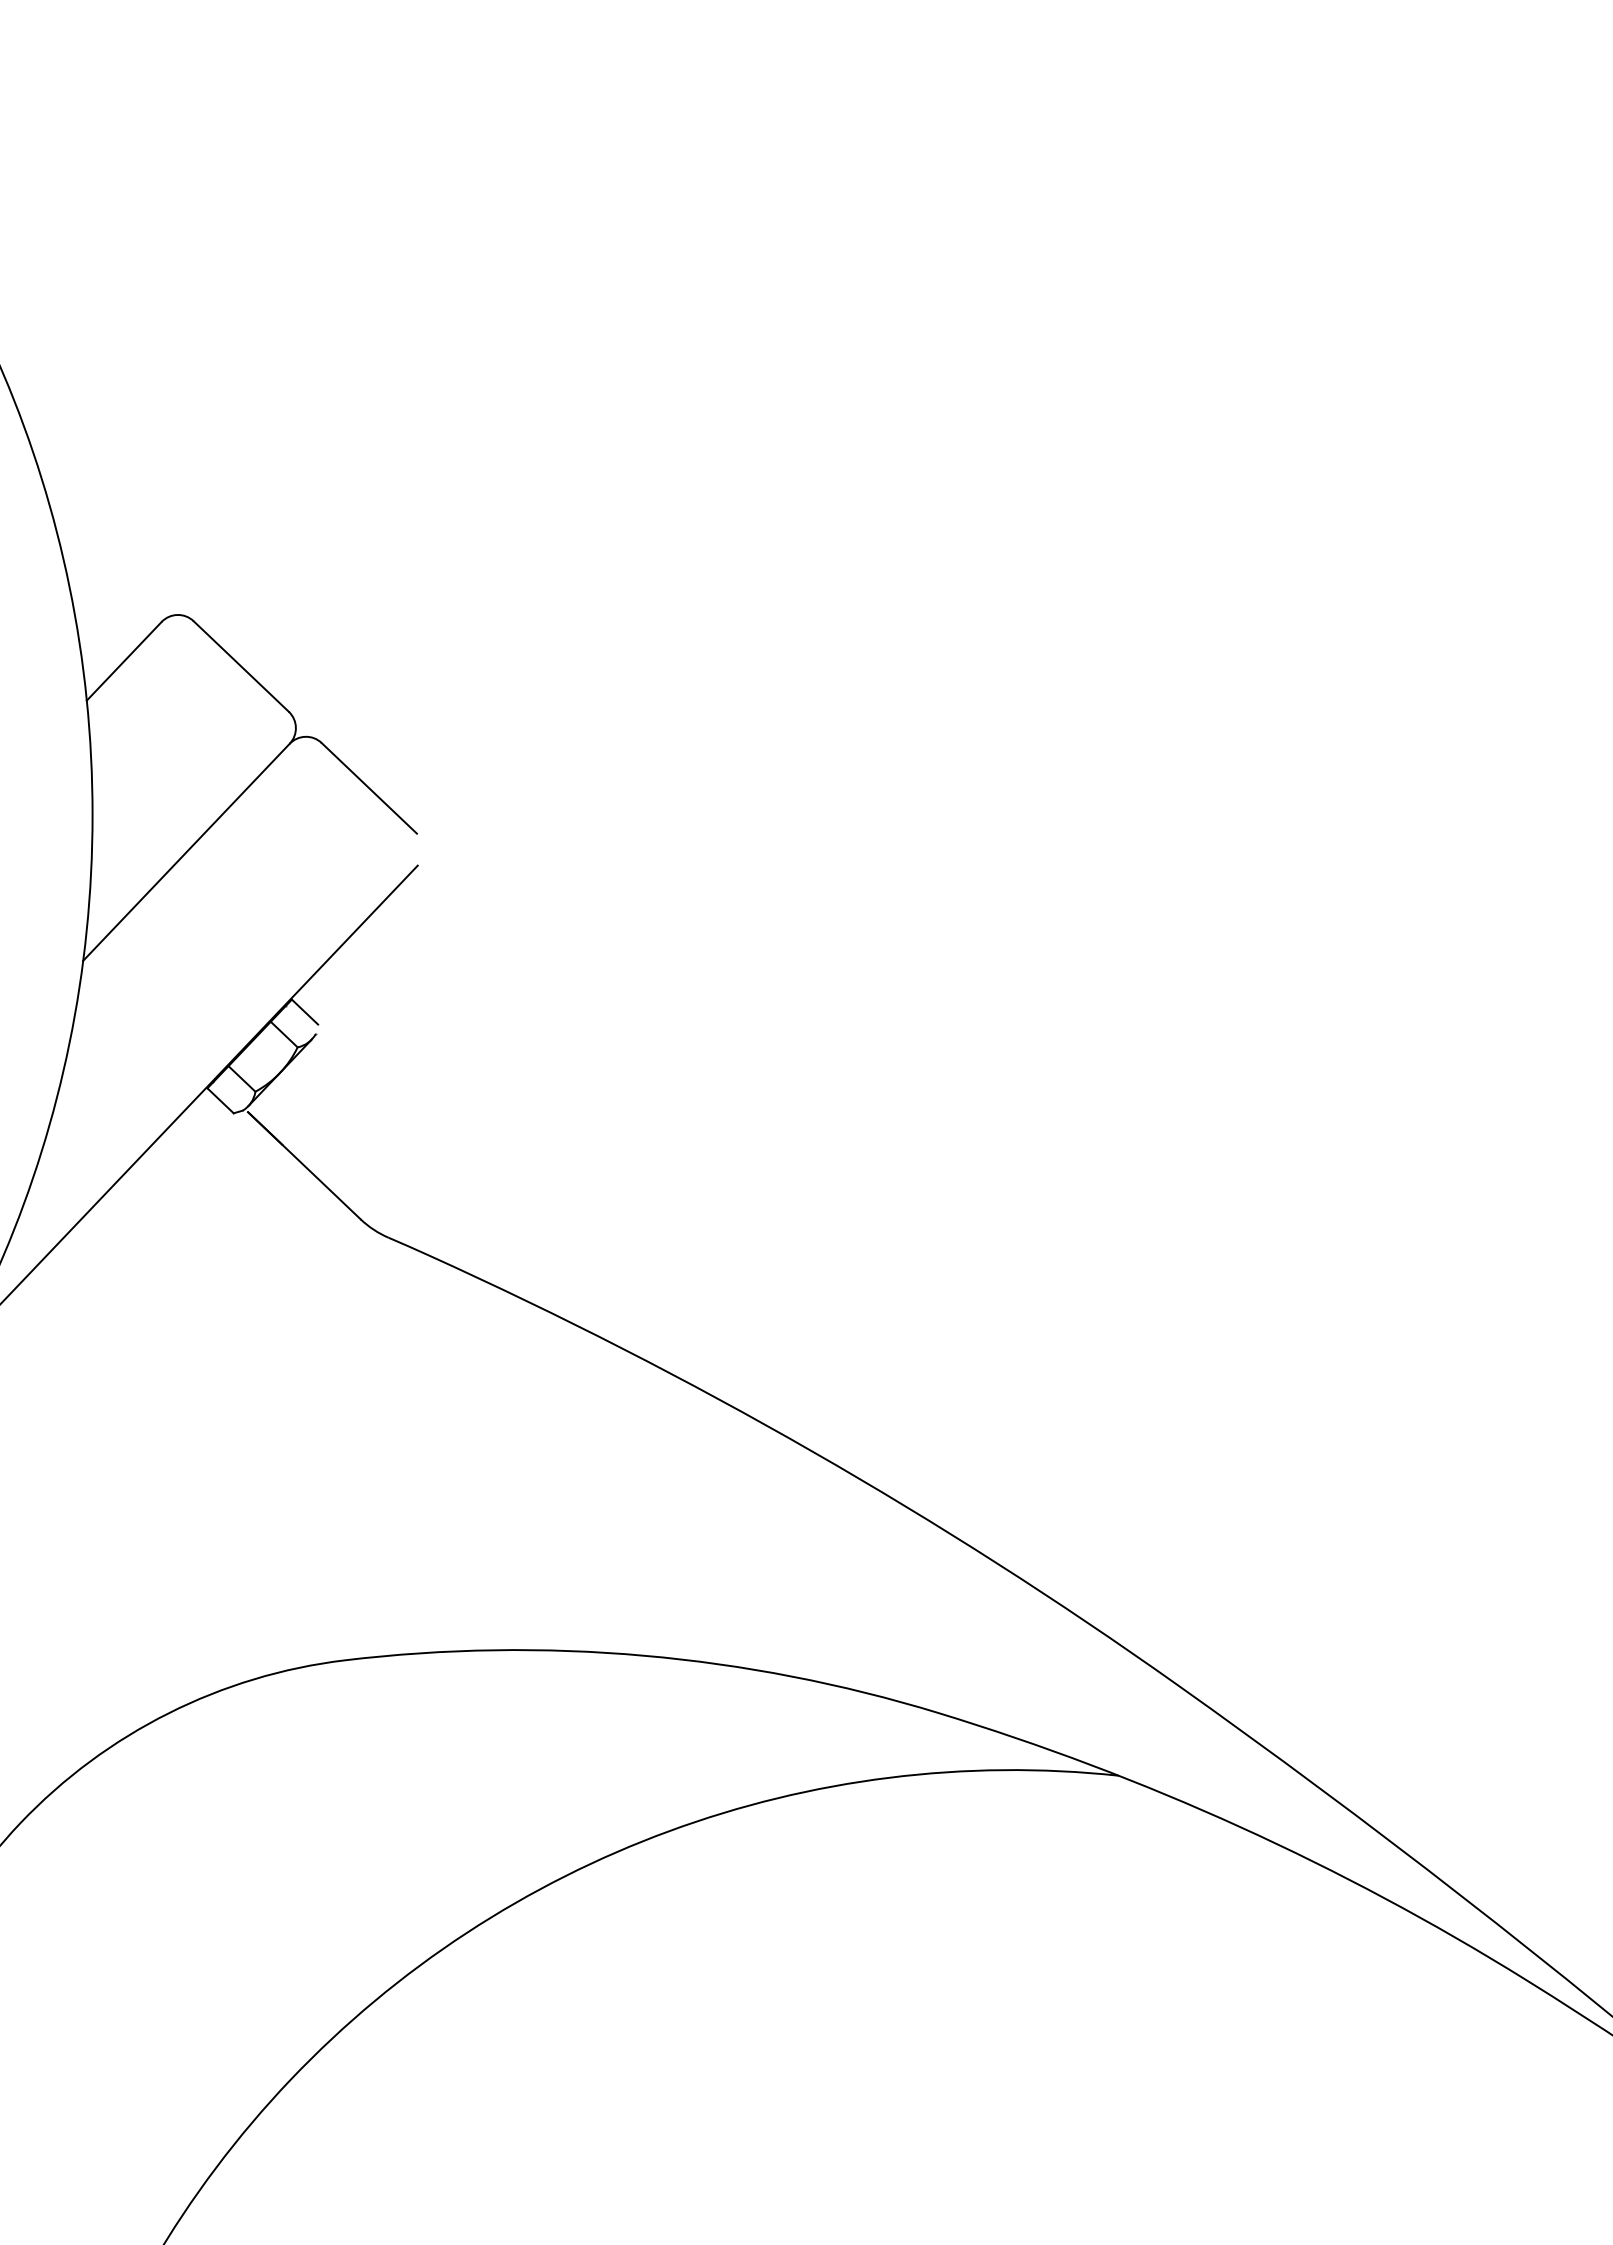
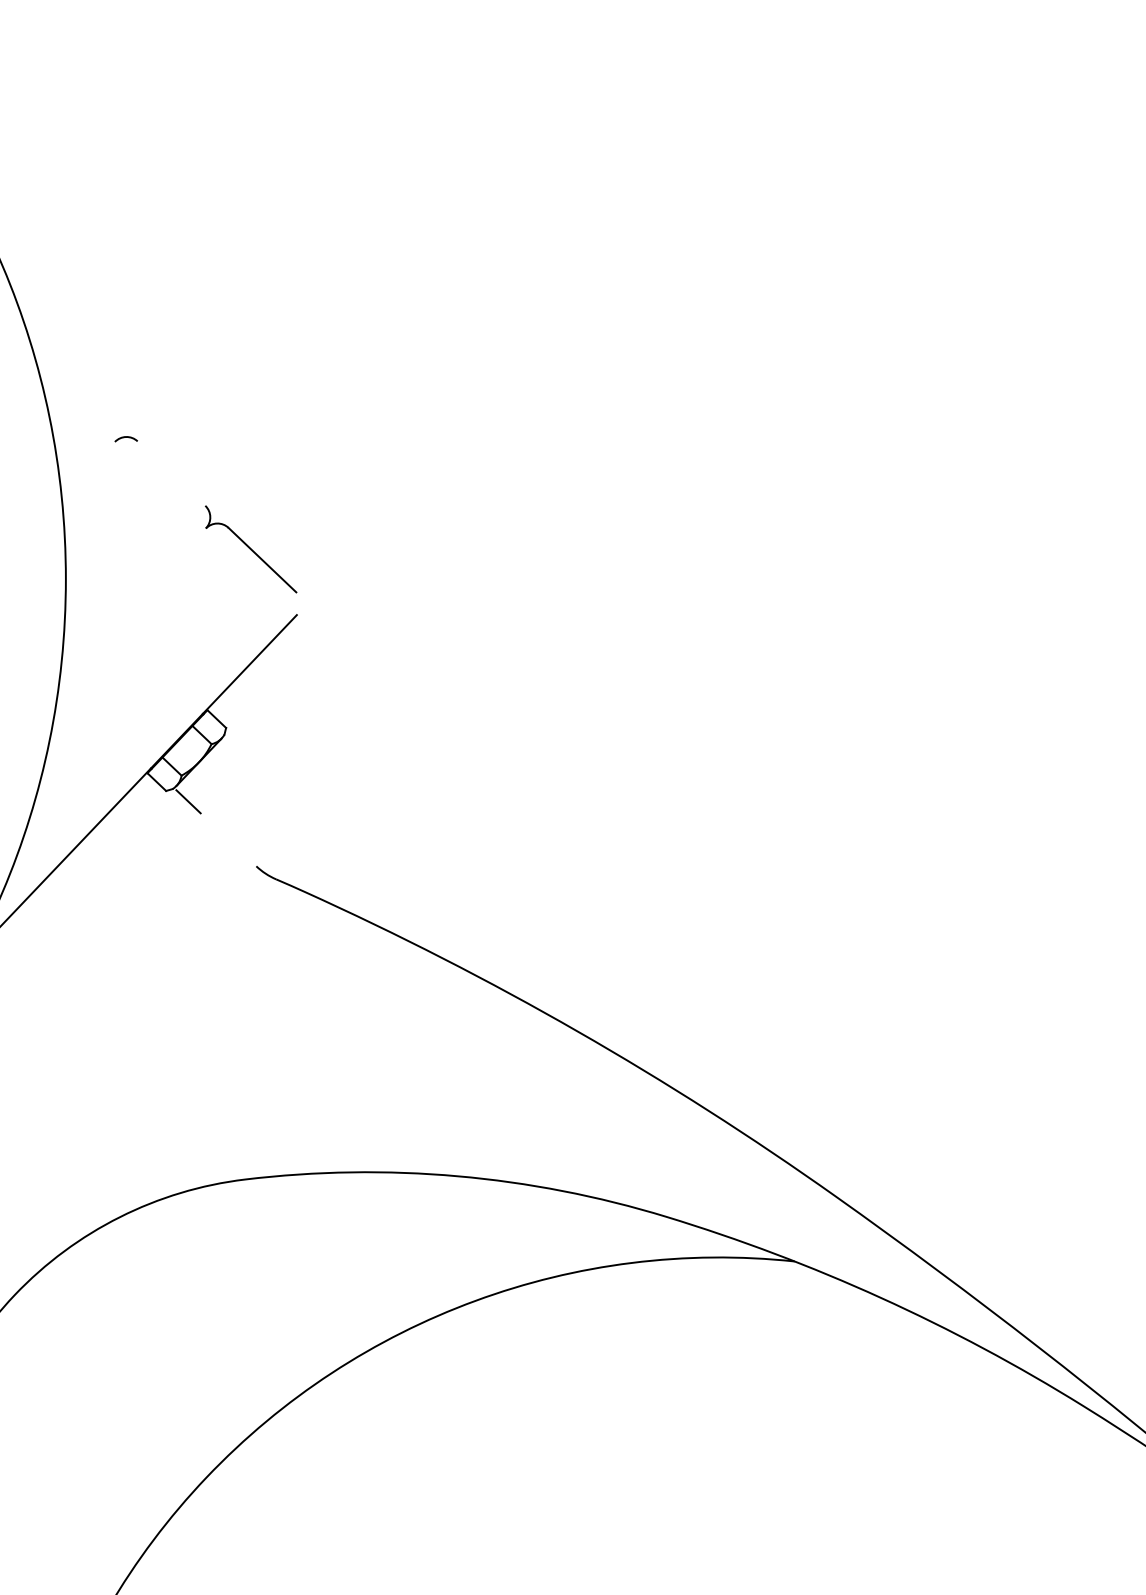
line: (123, 661) -> (87, 470), removed
line: (240, 666) -> (170, 473), removed
line: (186, 851) -> (132, 605), removed
line: (303, 1165) -> (215, 828), removed

